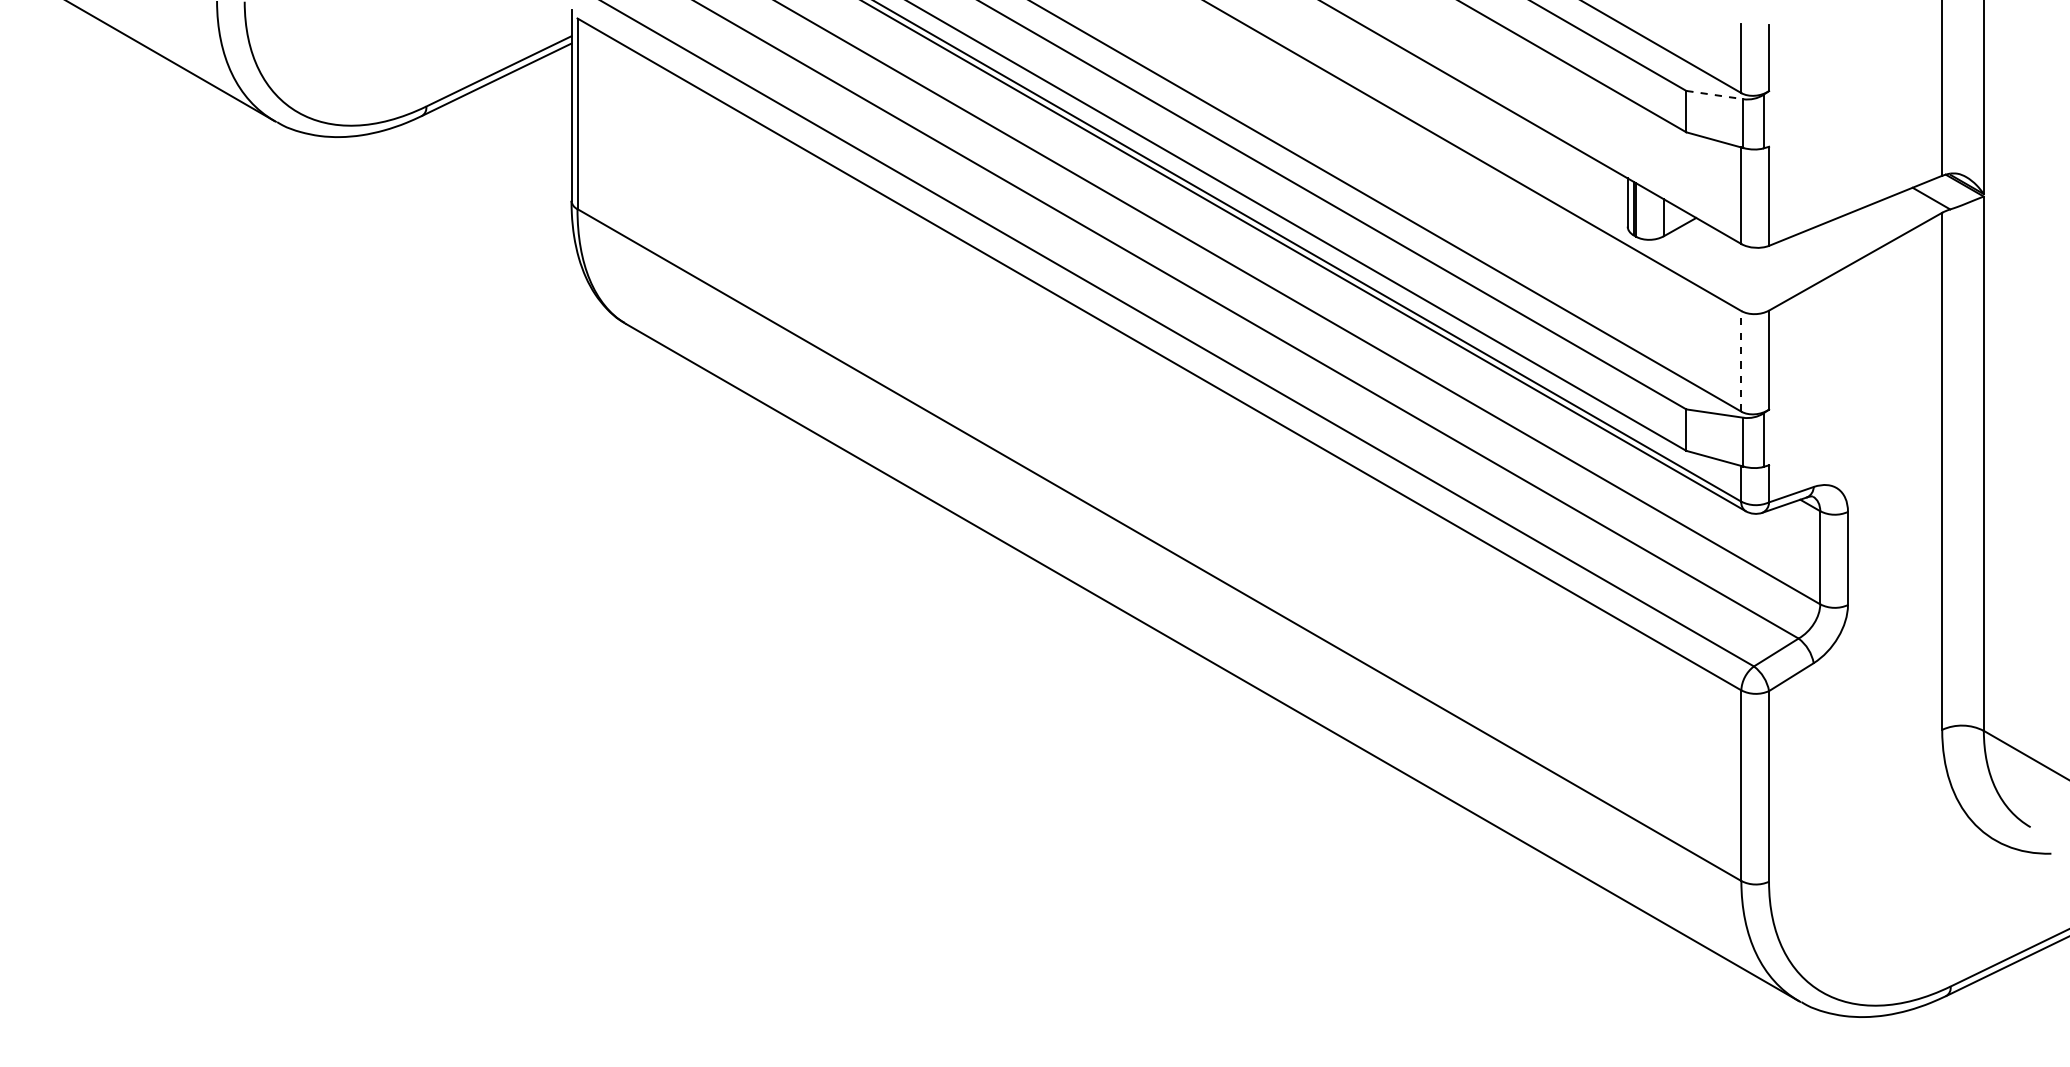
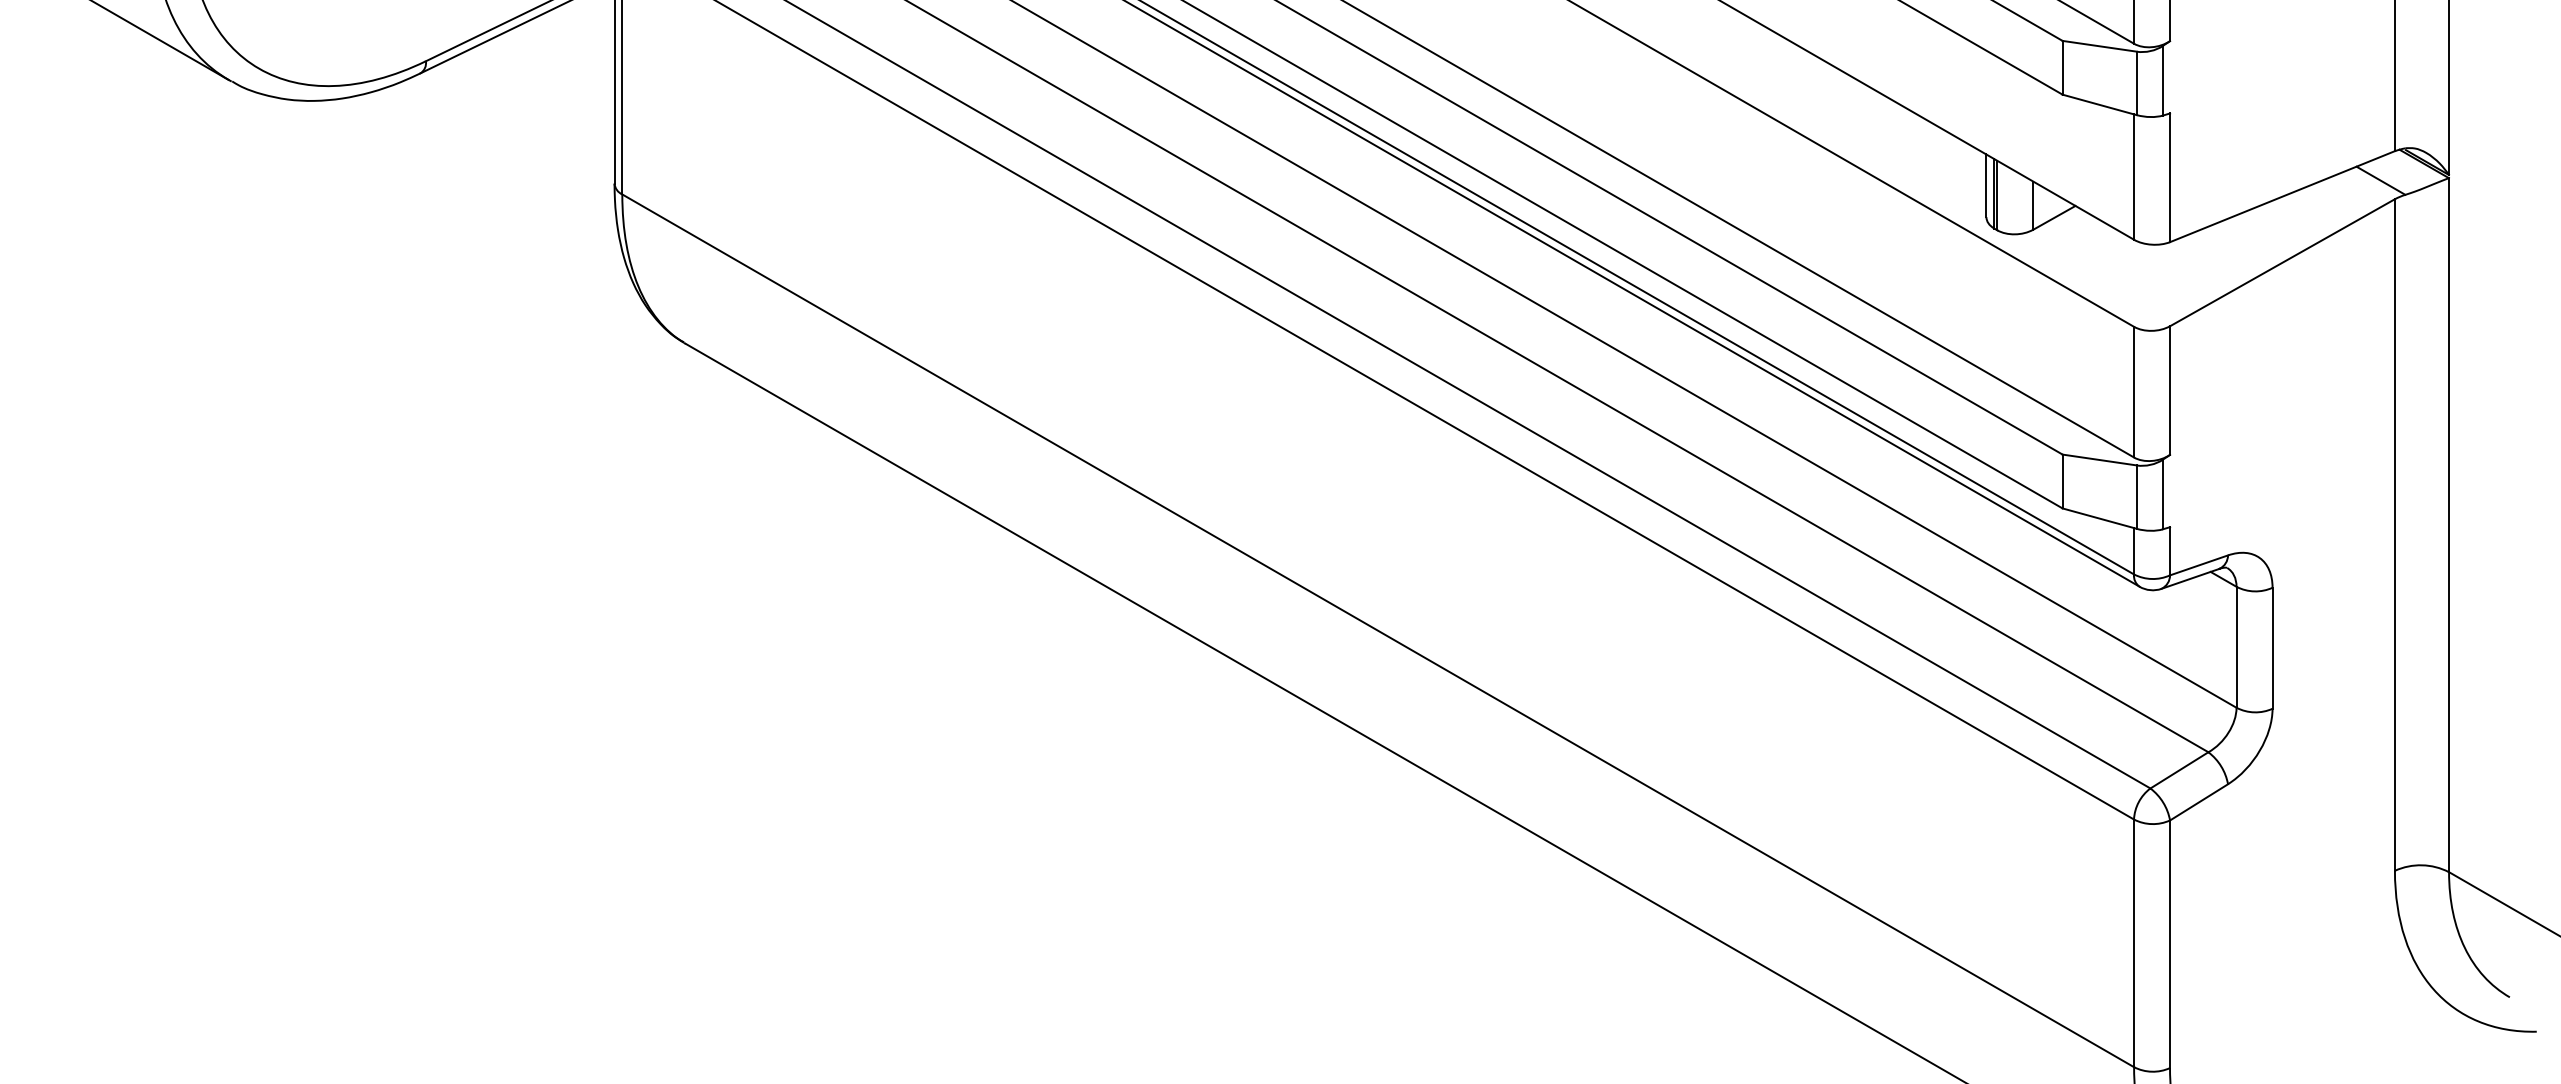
line: (1714, 95) -> (2099, 46), dashed -> solid
line: (1741, 360) -> (2134, 391), dashed -> solid

